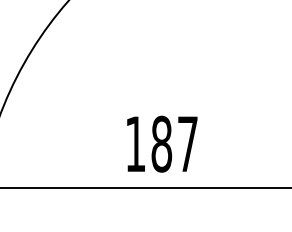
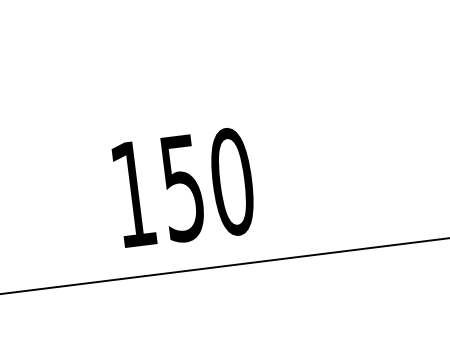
text: (174, 143) -> (206, 183), 187 -> 150

